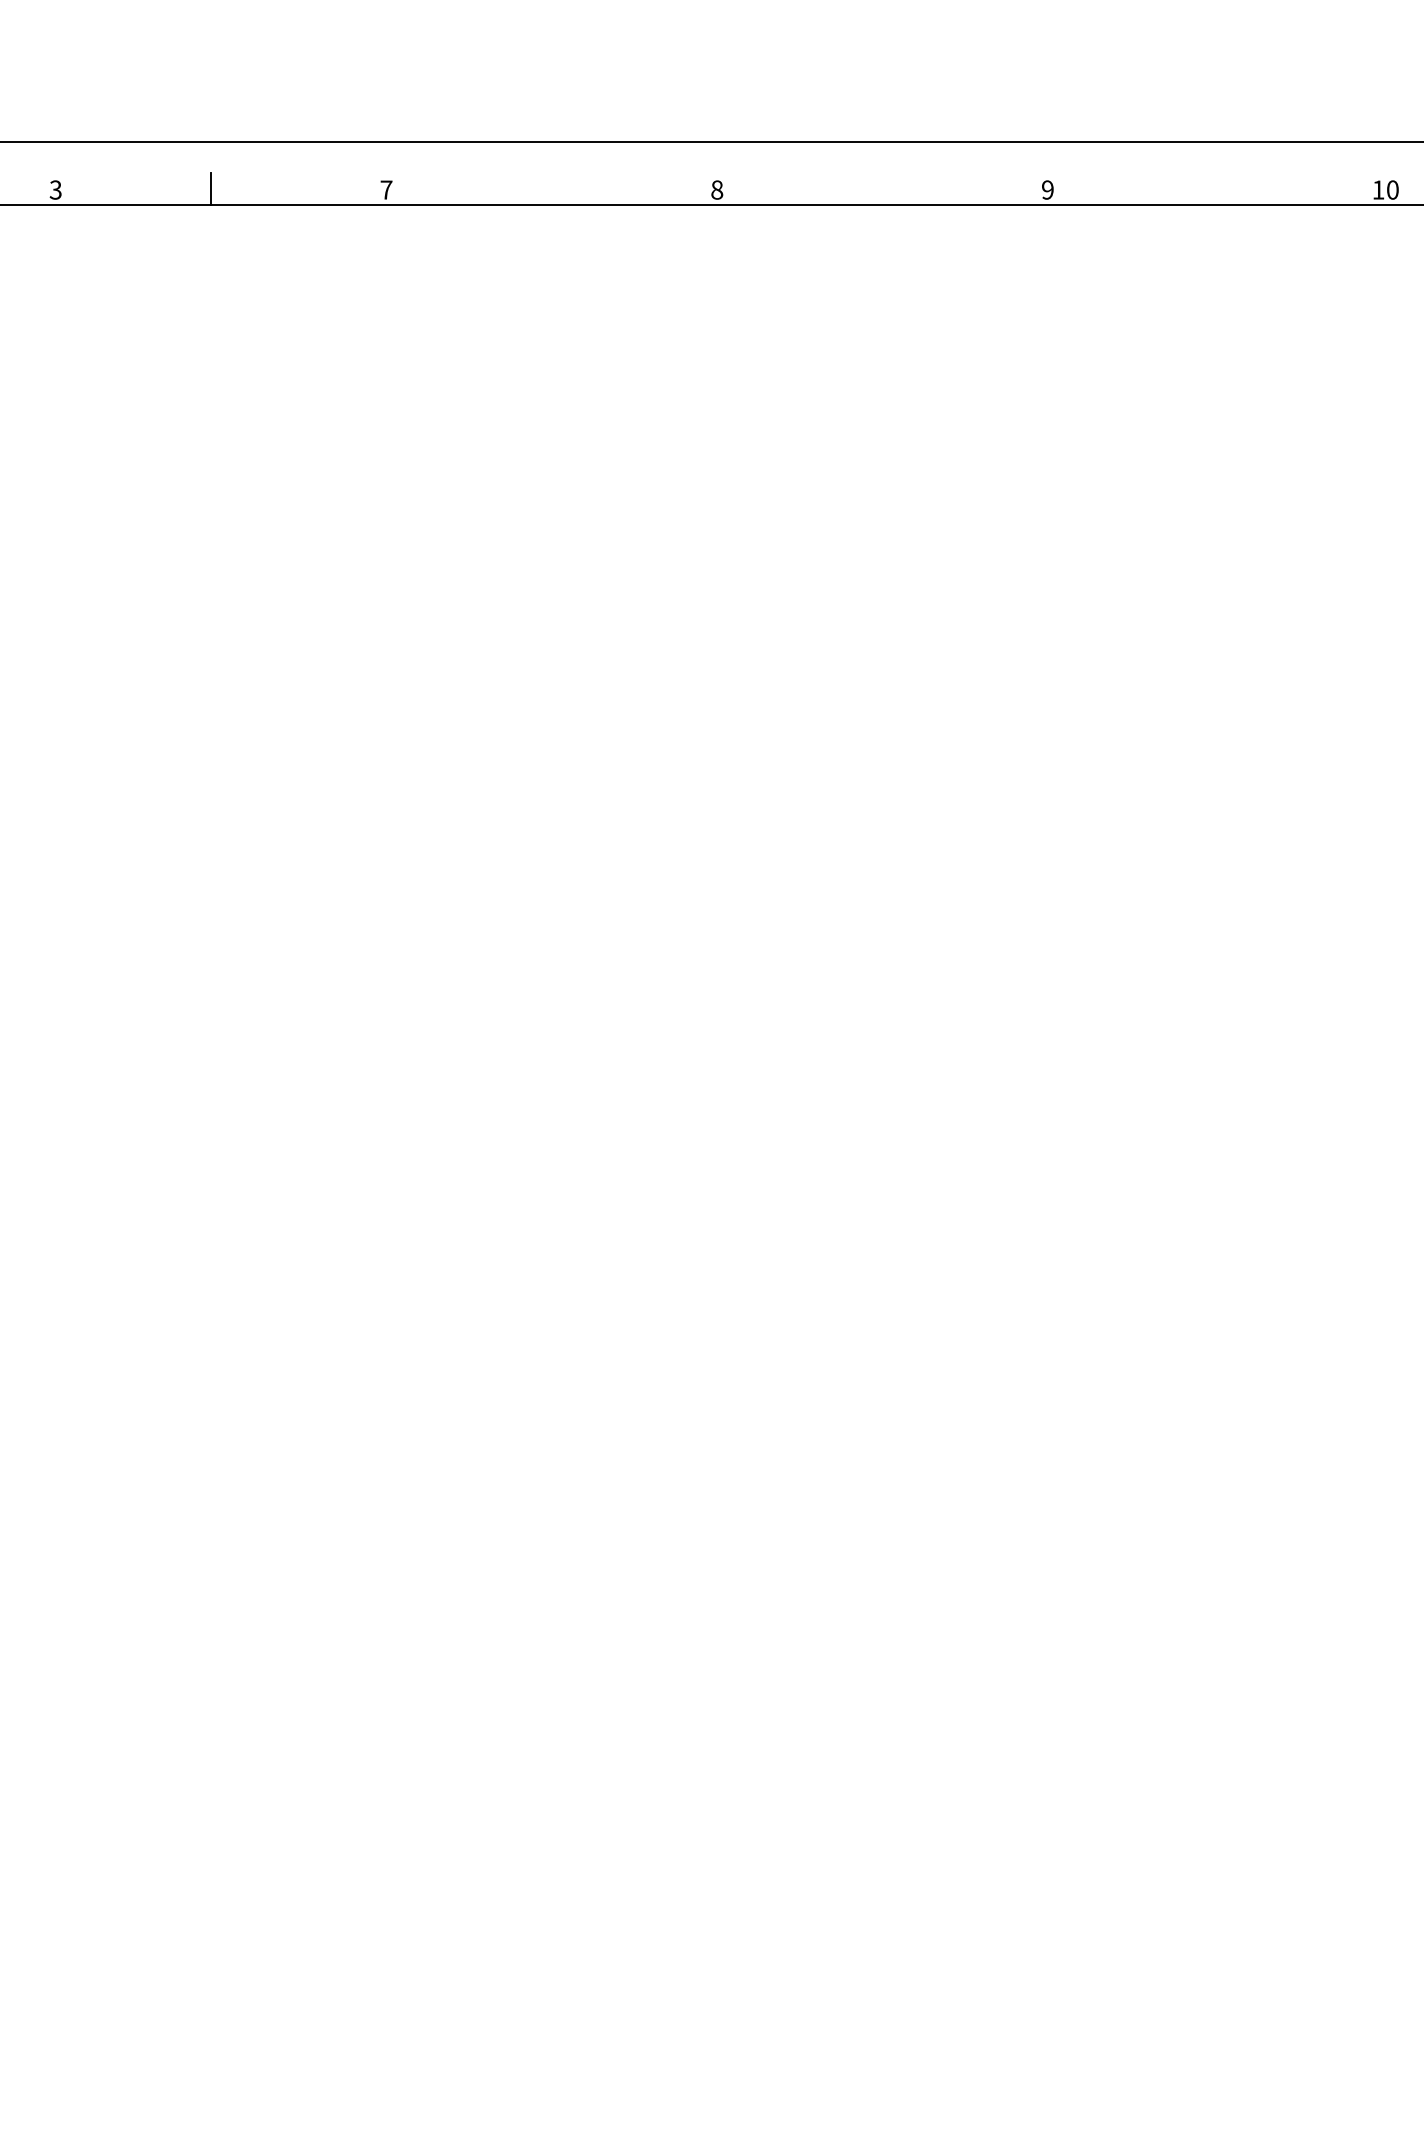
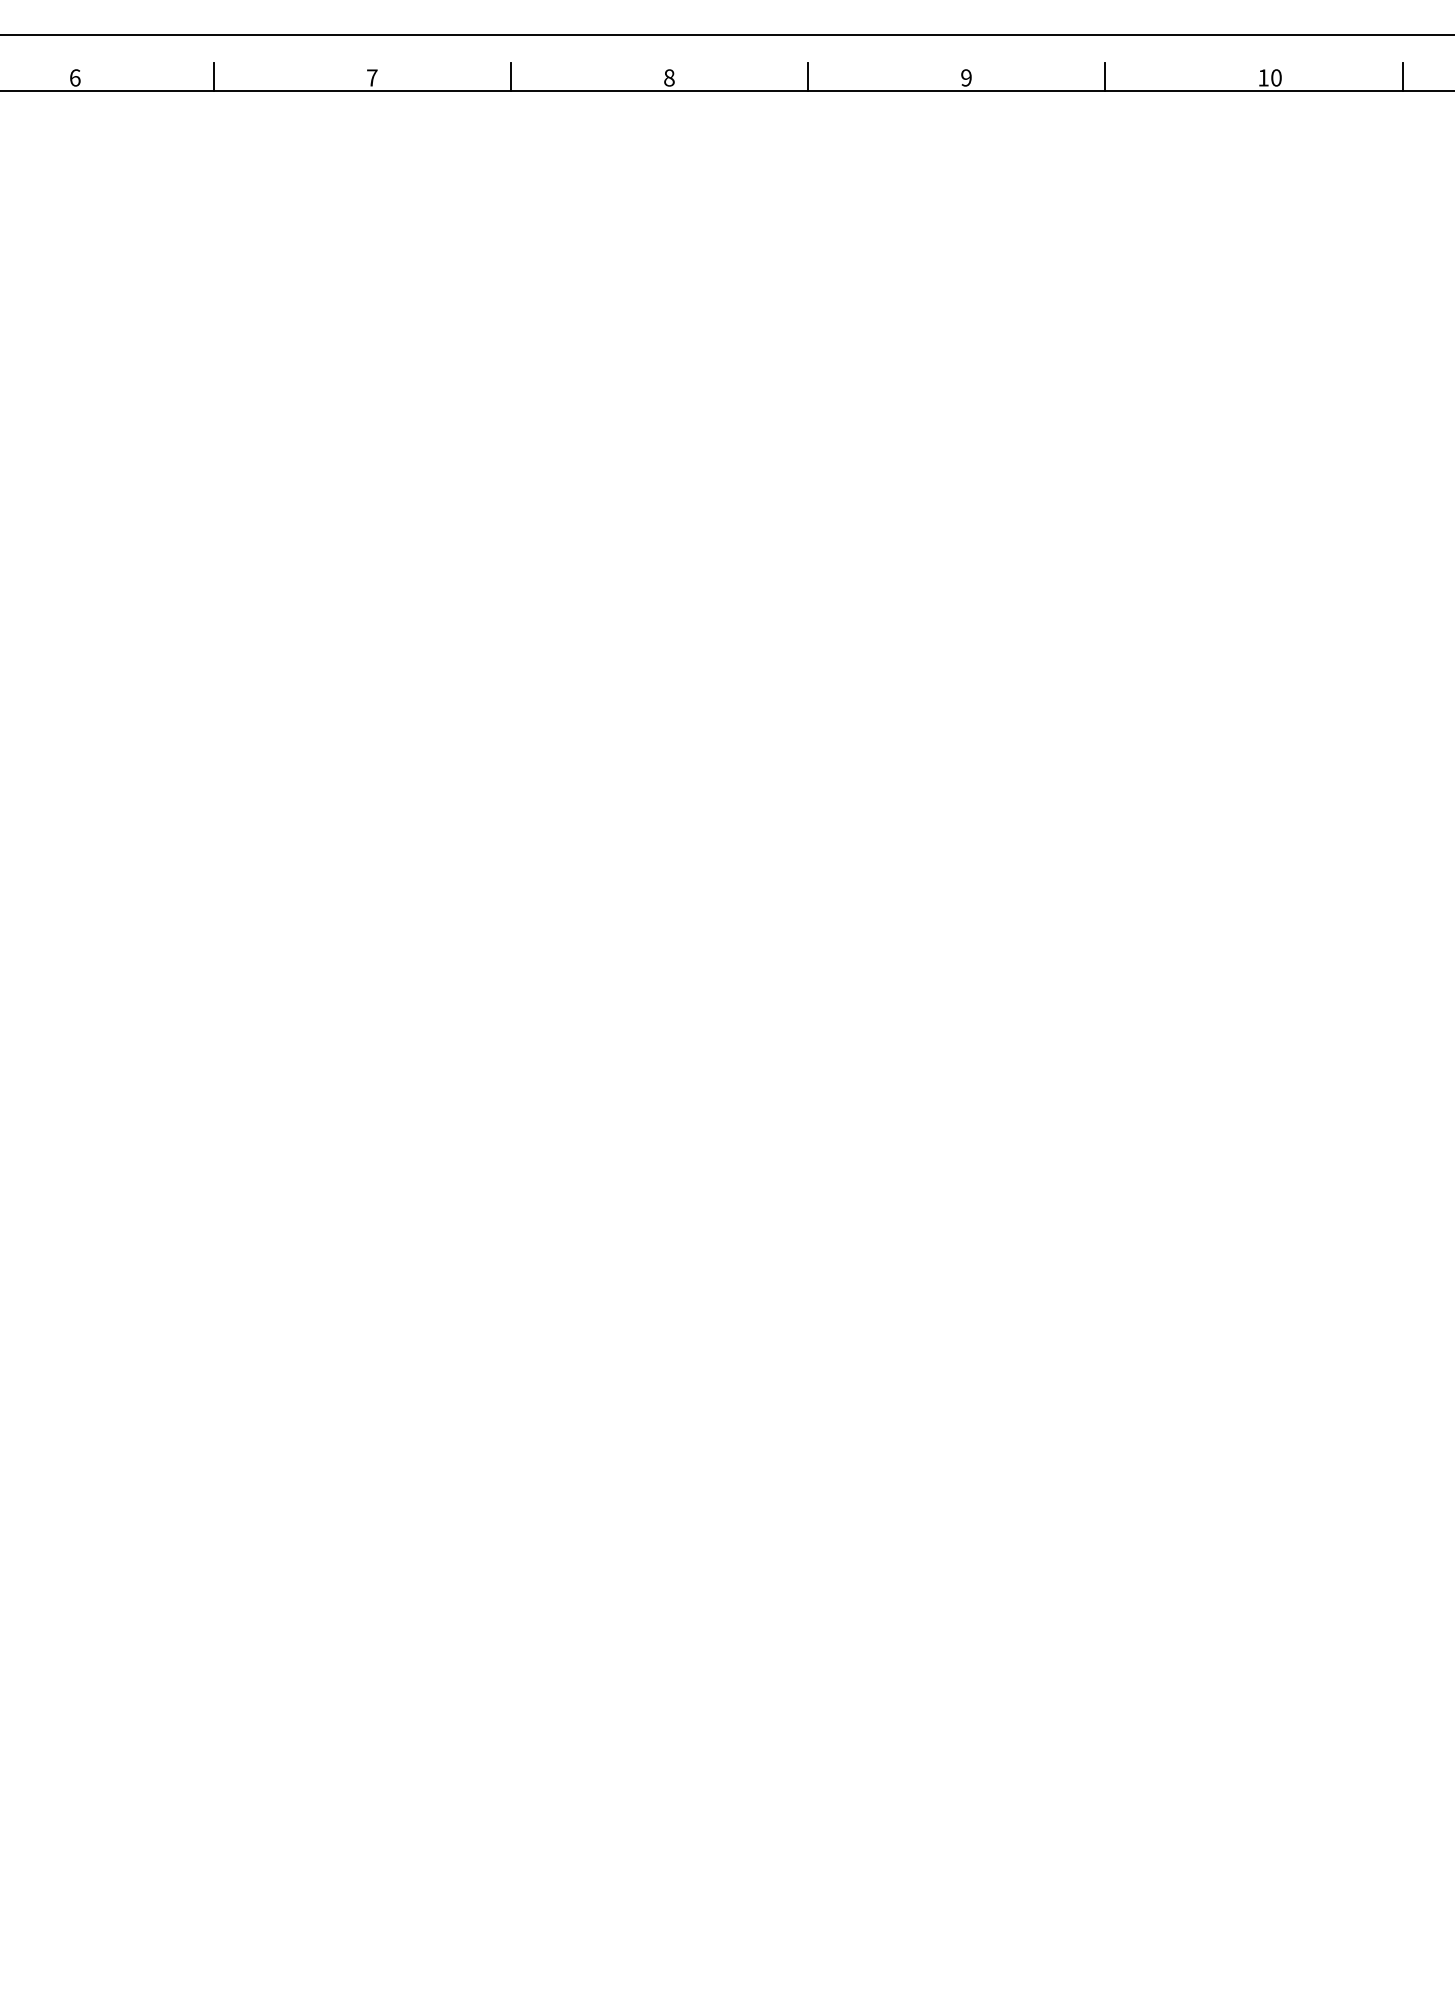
line: (541, 188) -> (511, 76), added
line: (872, 188) -> (808, 76), added
line: (1202, 188) -> (1105, 76), added
text: (55, 189) -> (74, 77), 3 -> 6

